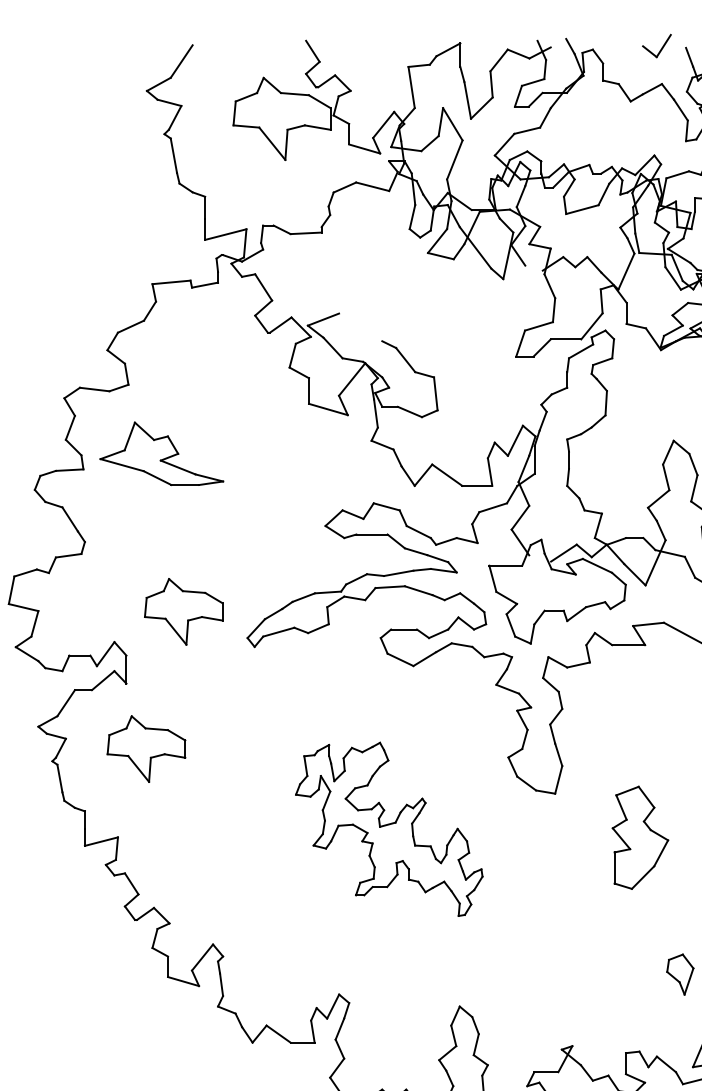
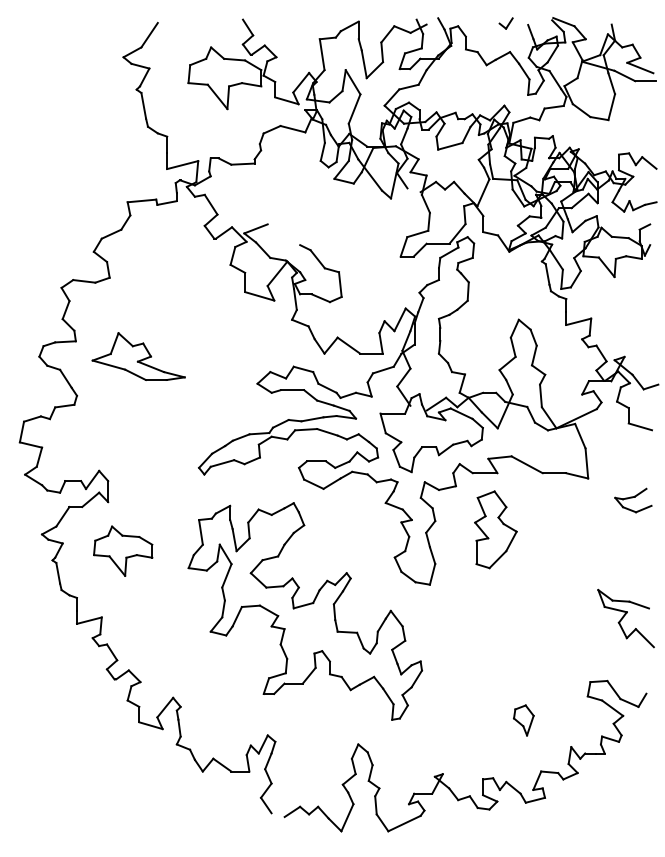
part: (655, 45) -> (505, 23), size x0.62
part: (161, 453) -> (138, 356), moved
part: (184, 610) -> (151, 447), removed
part: (389, 829) -> (305, 611), size x1.67
part: (639, 837) -> (495, 529), moved

